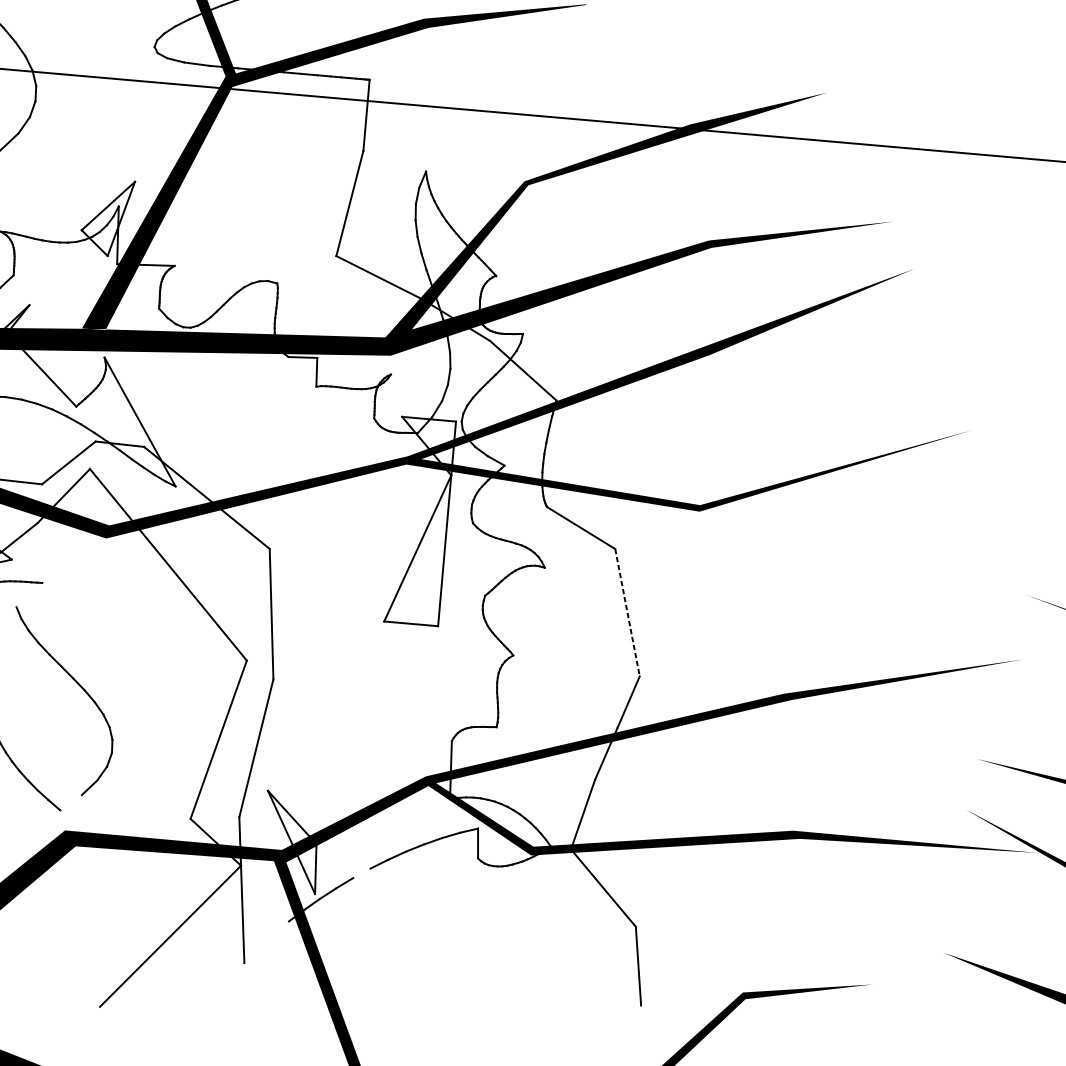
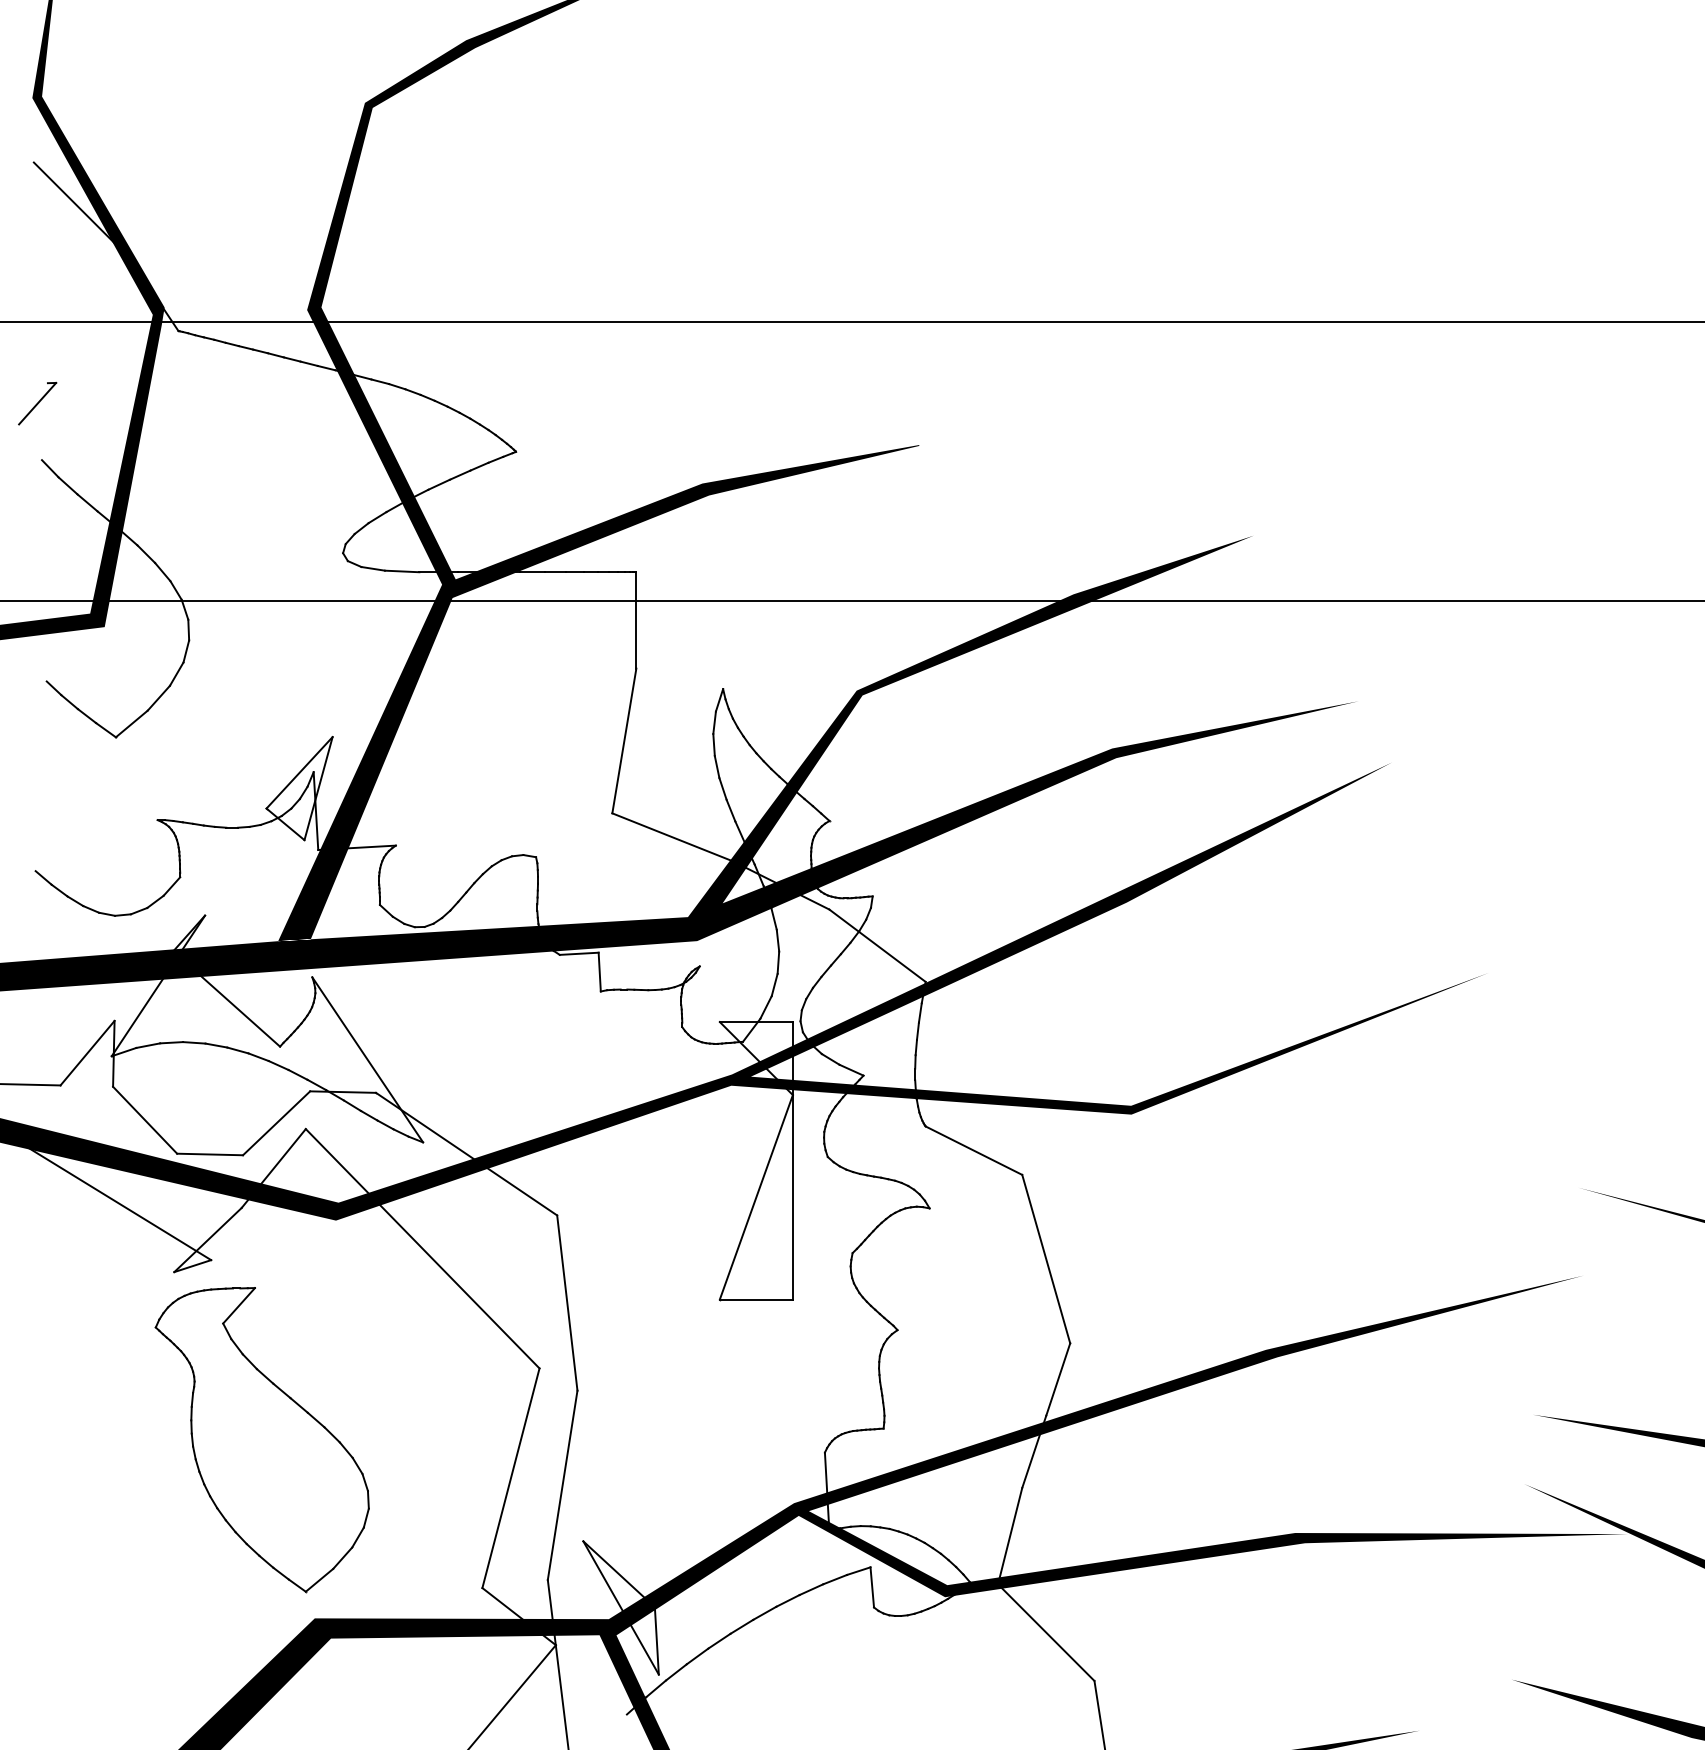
line: (29, 594) -> (239, 1305), added
line: (627, 613) -> (1046, 1259), dashed -> solid
line: (71, 802) -> (319, 1579), added
line: (362, 872) -> (719, 1640), added

